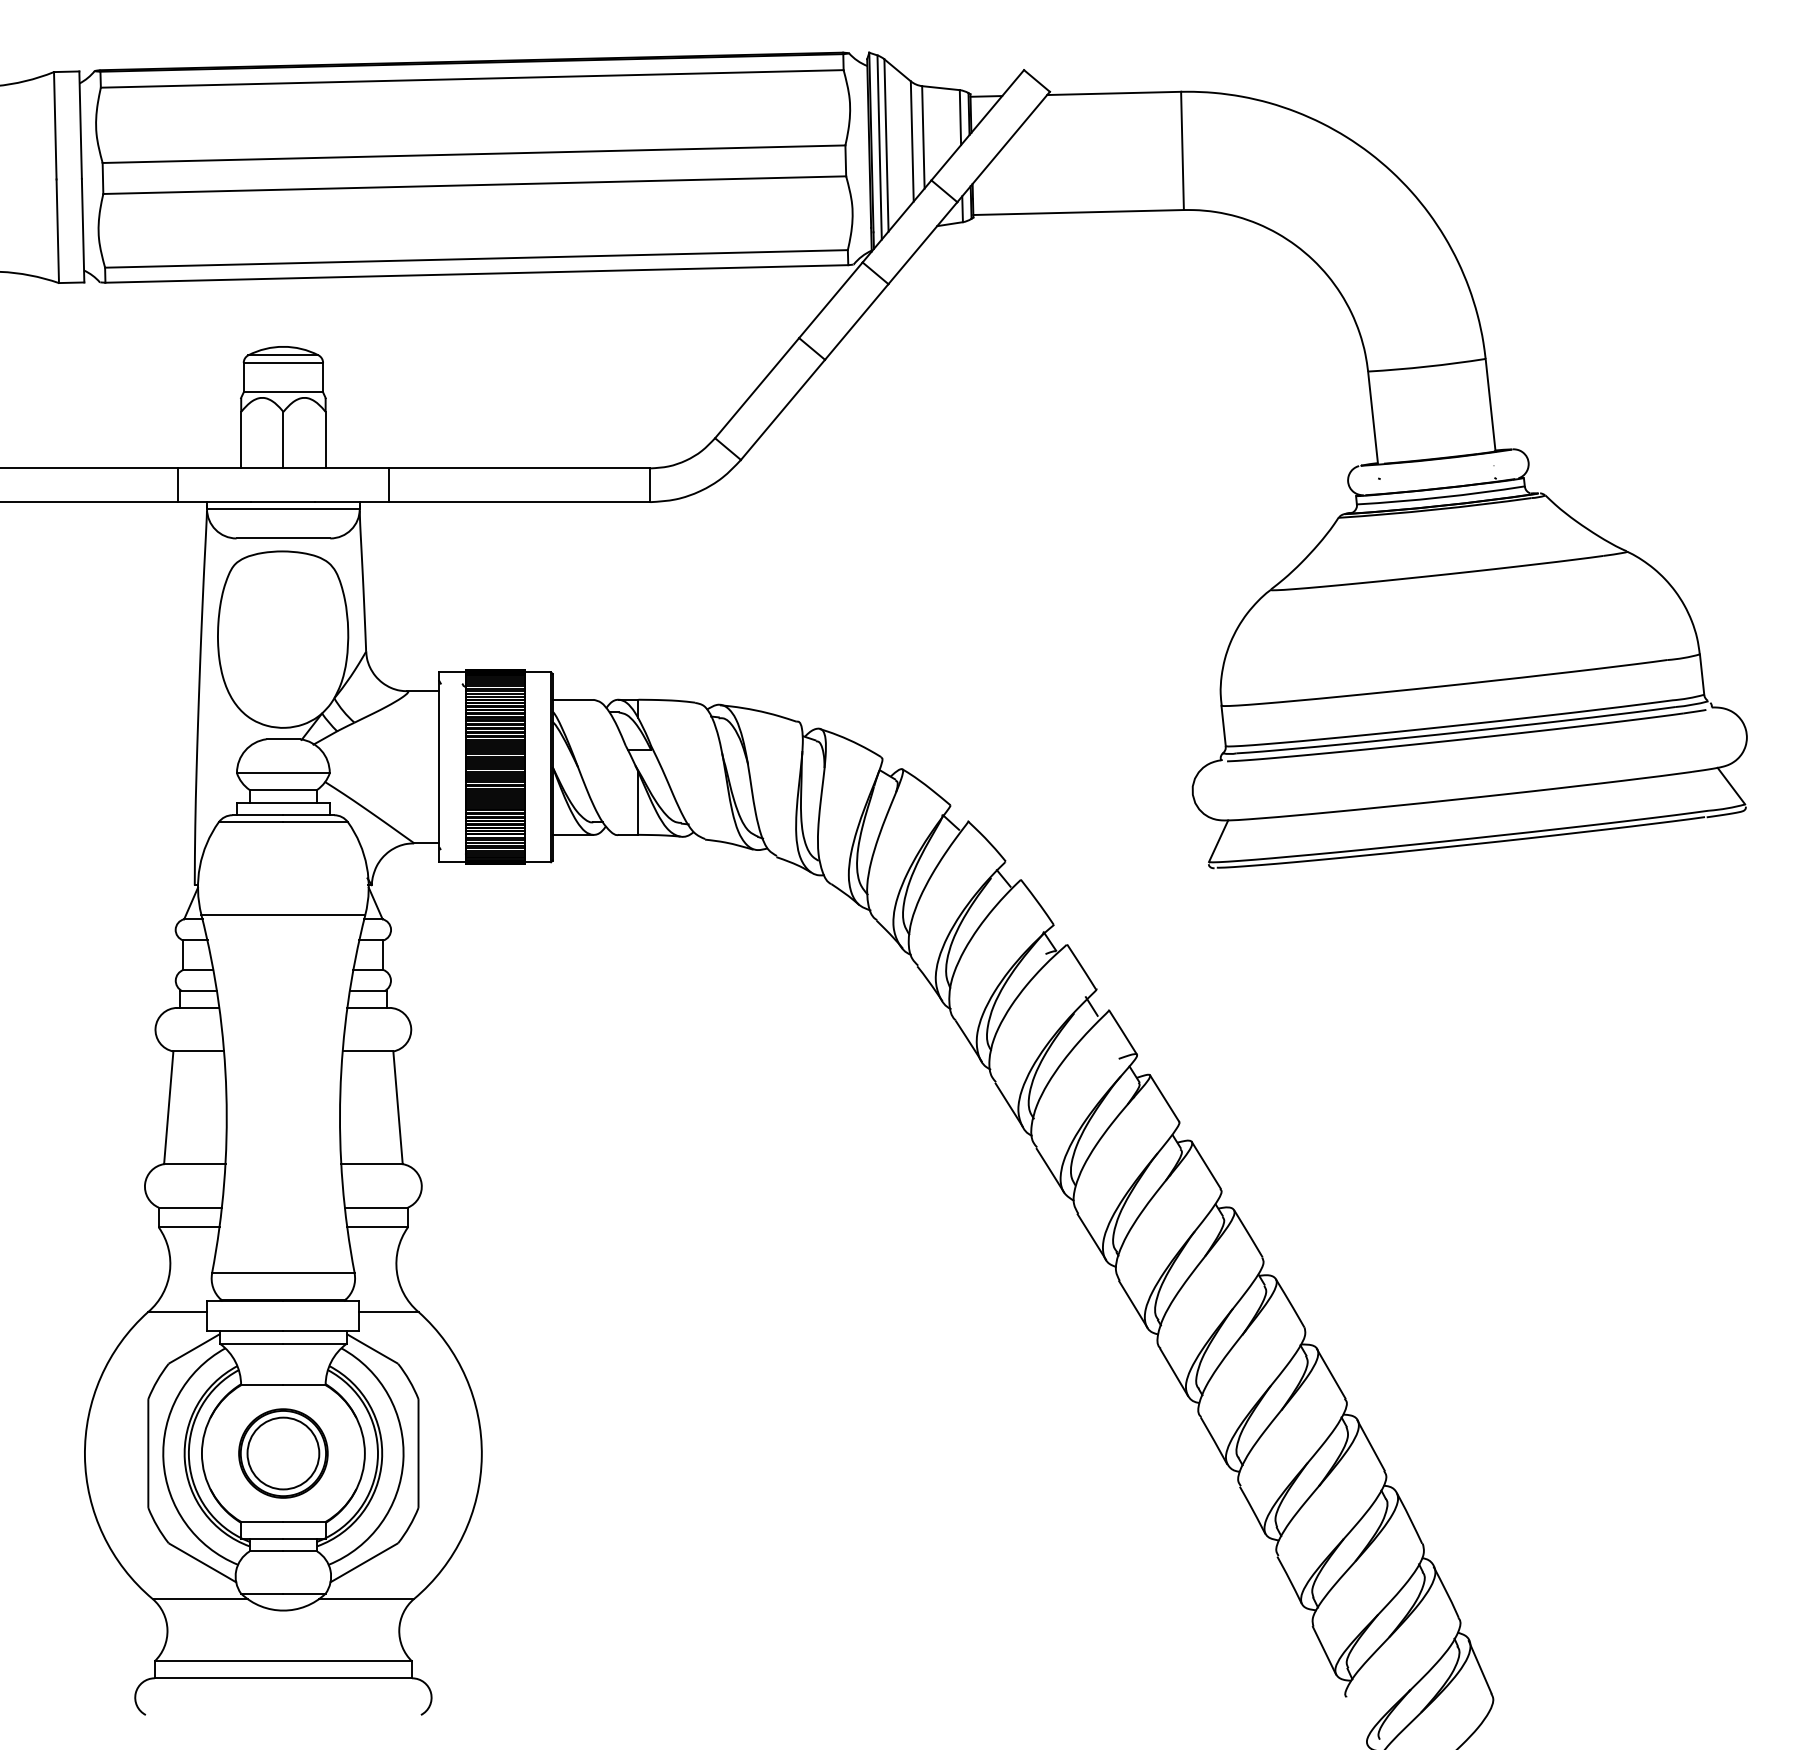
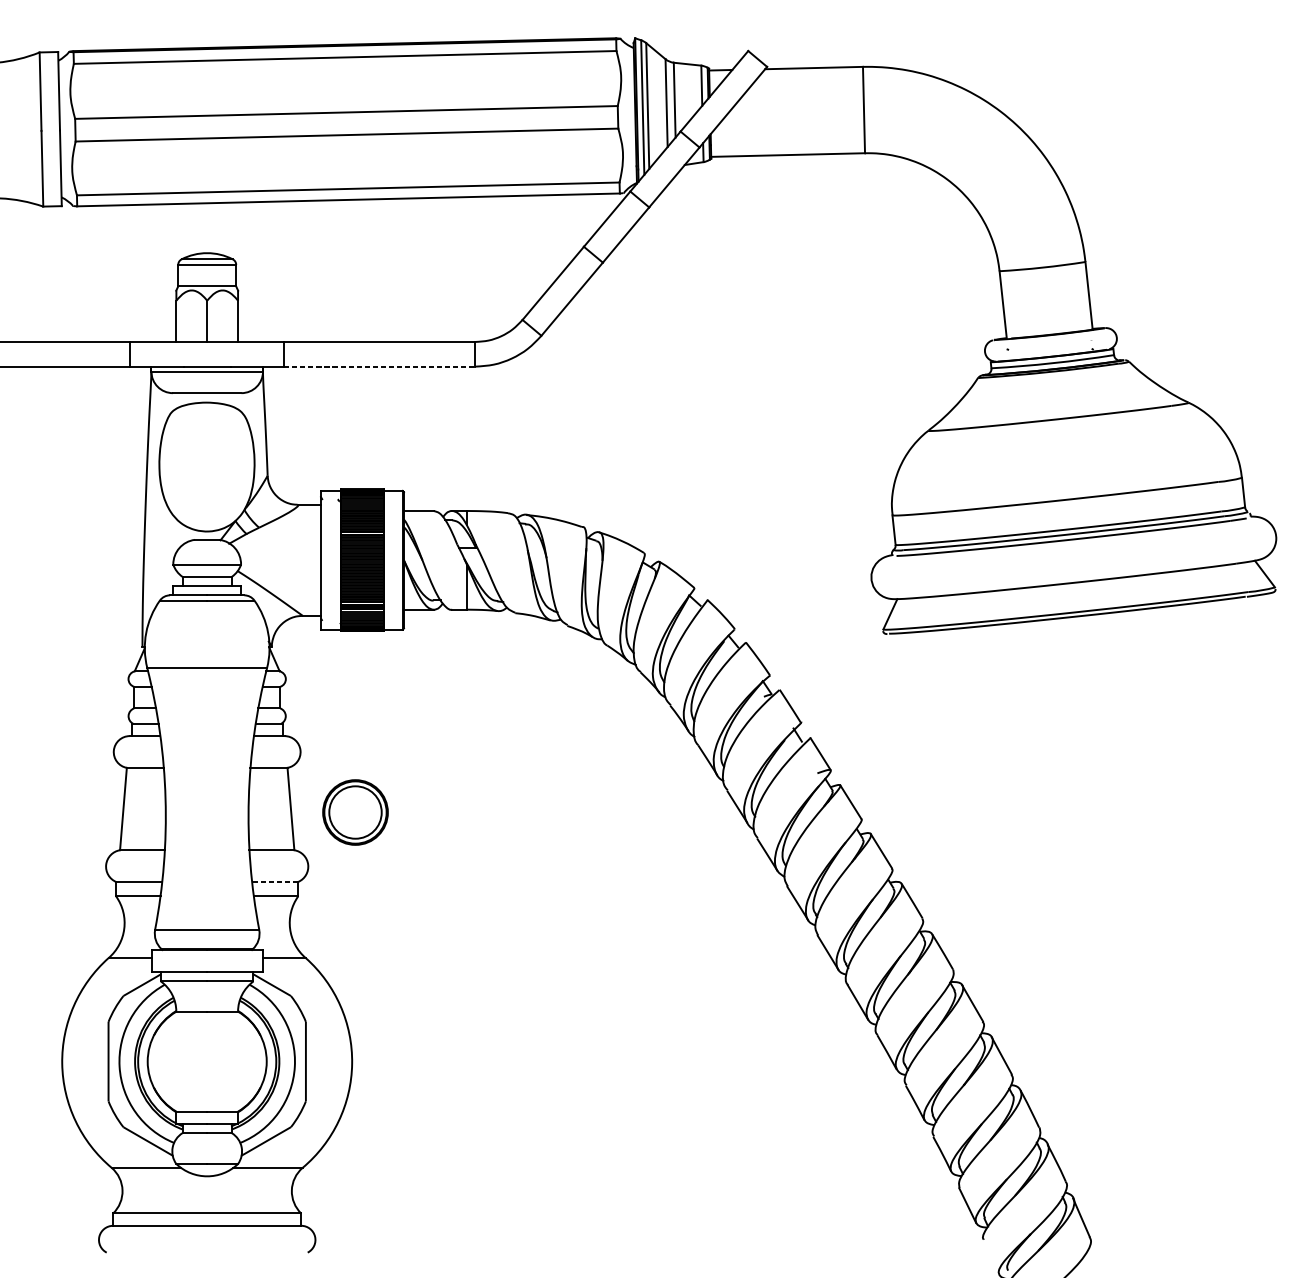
line: (519, 502) -> (379, 366), solid -> dashed
line: (376, 1207) -> (275, 881), solid -> dashed
part: (283, 1453) -> (355, 812), moved

